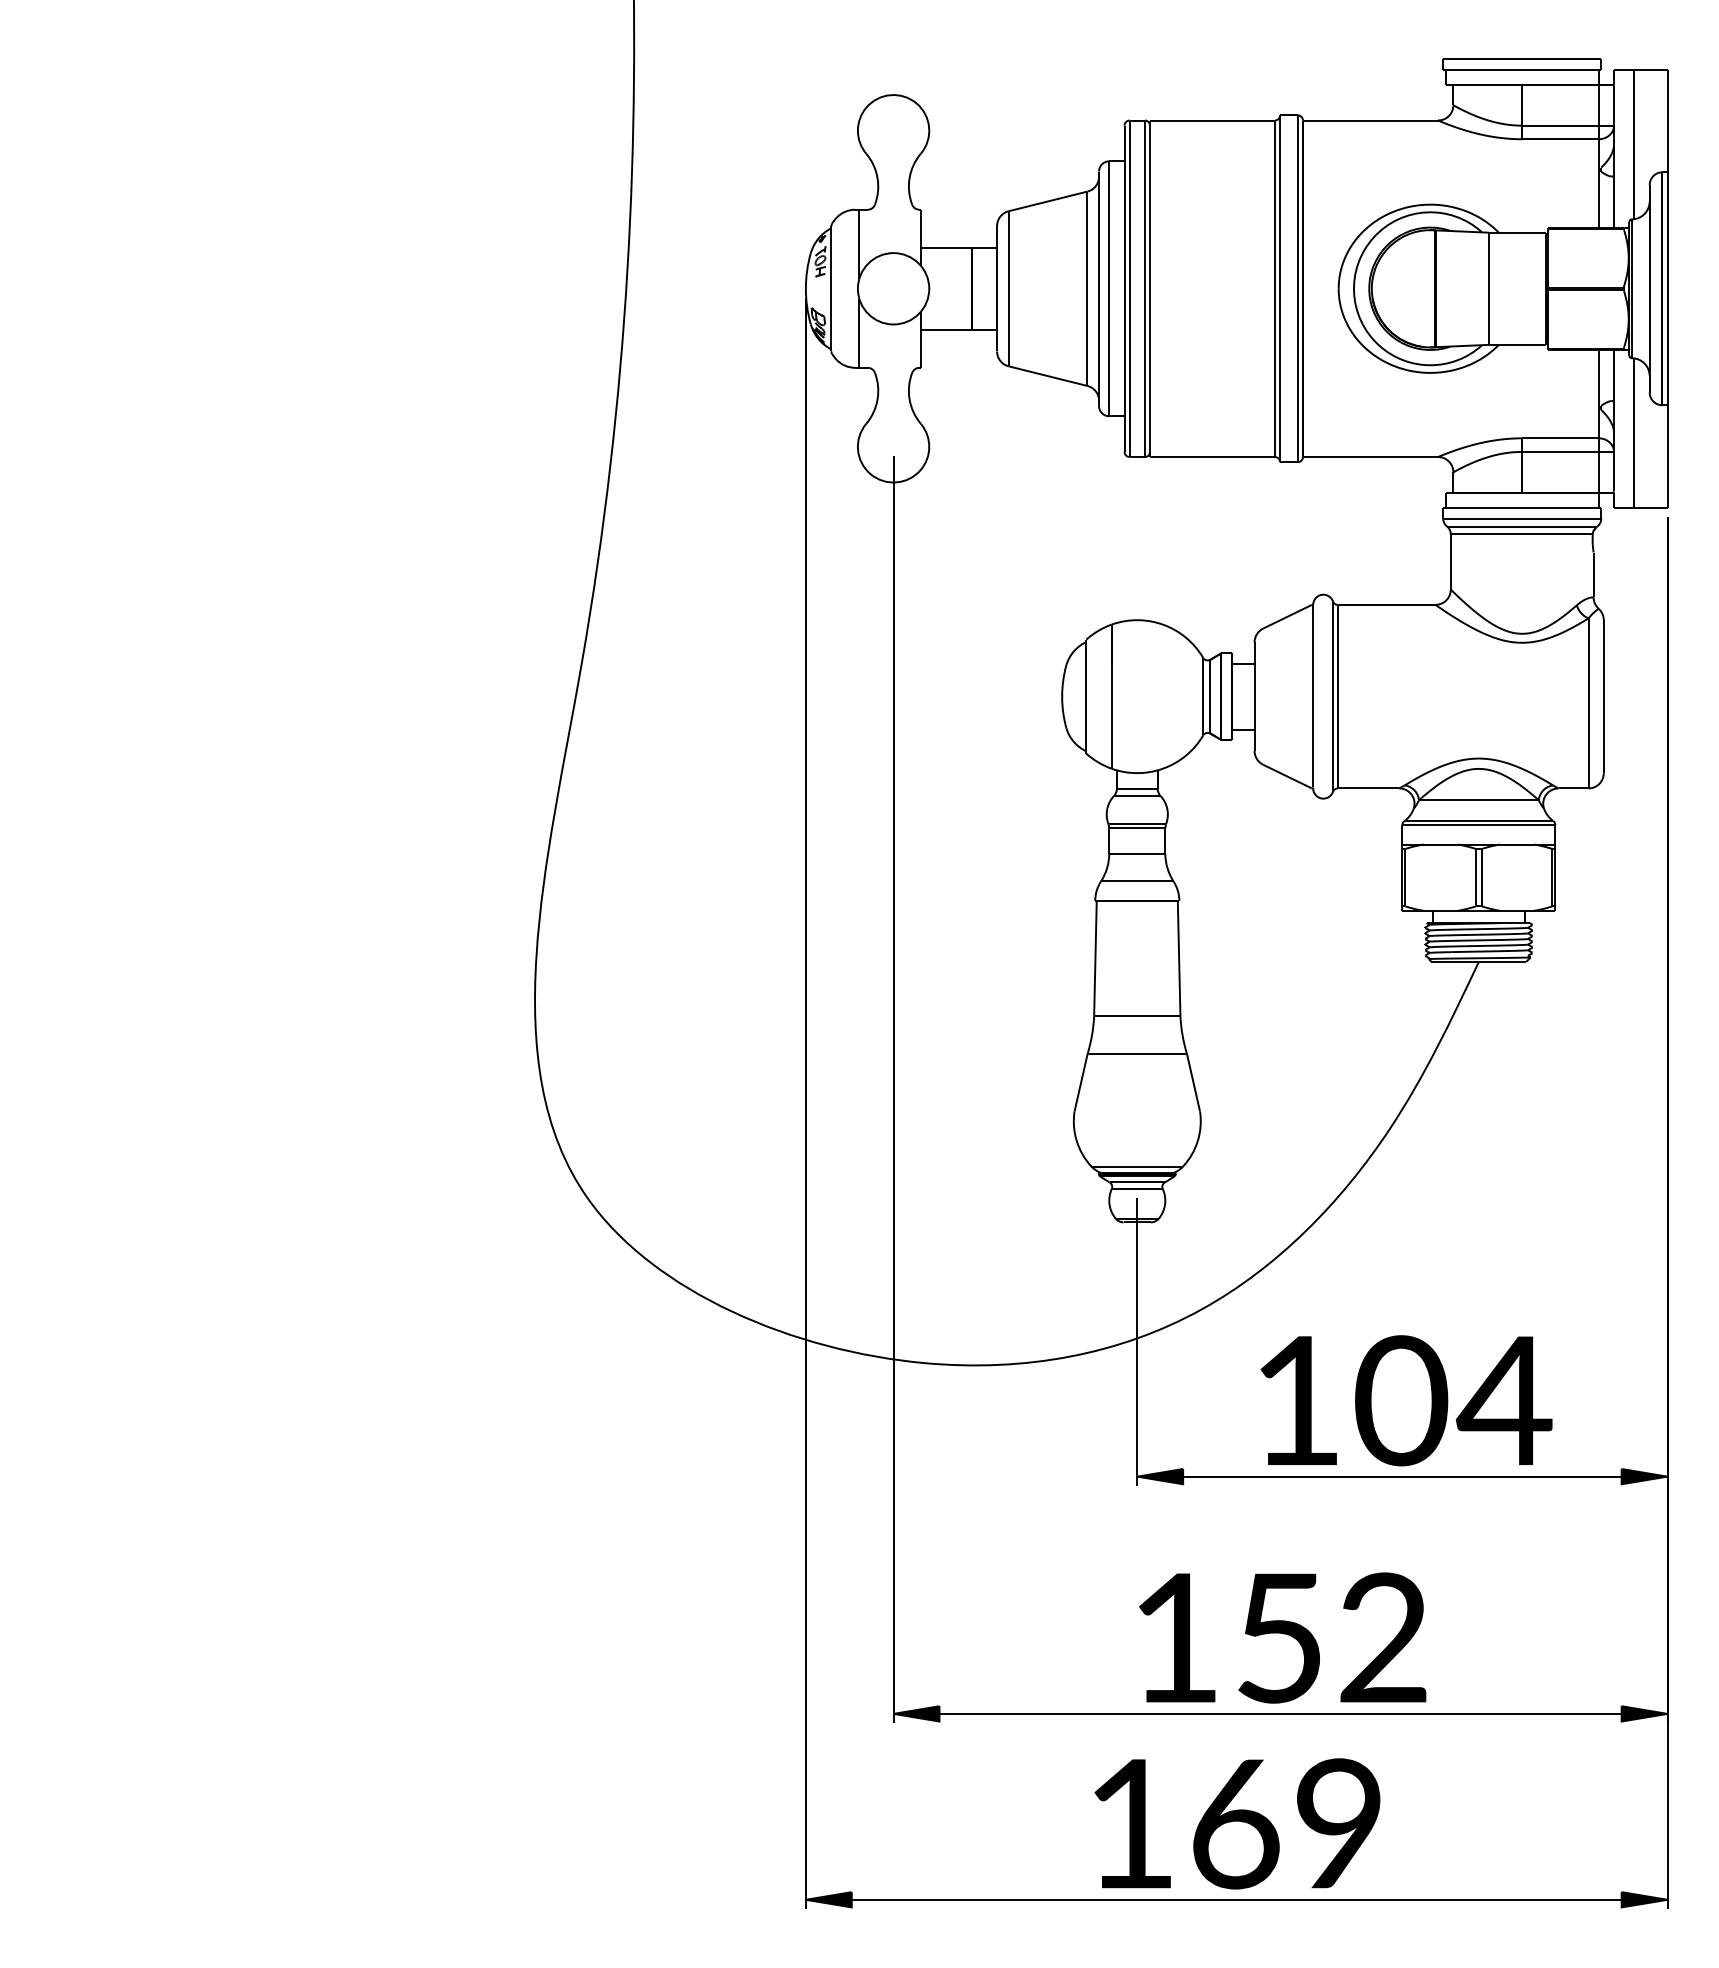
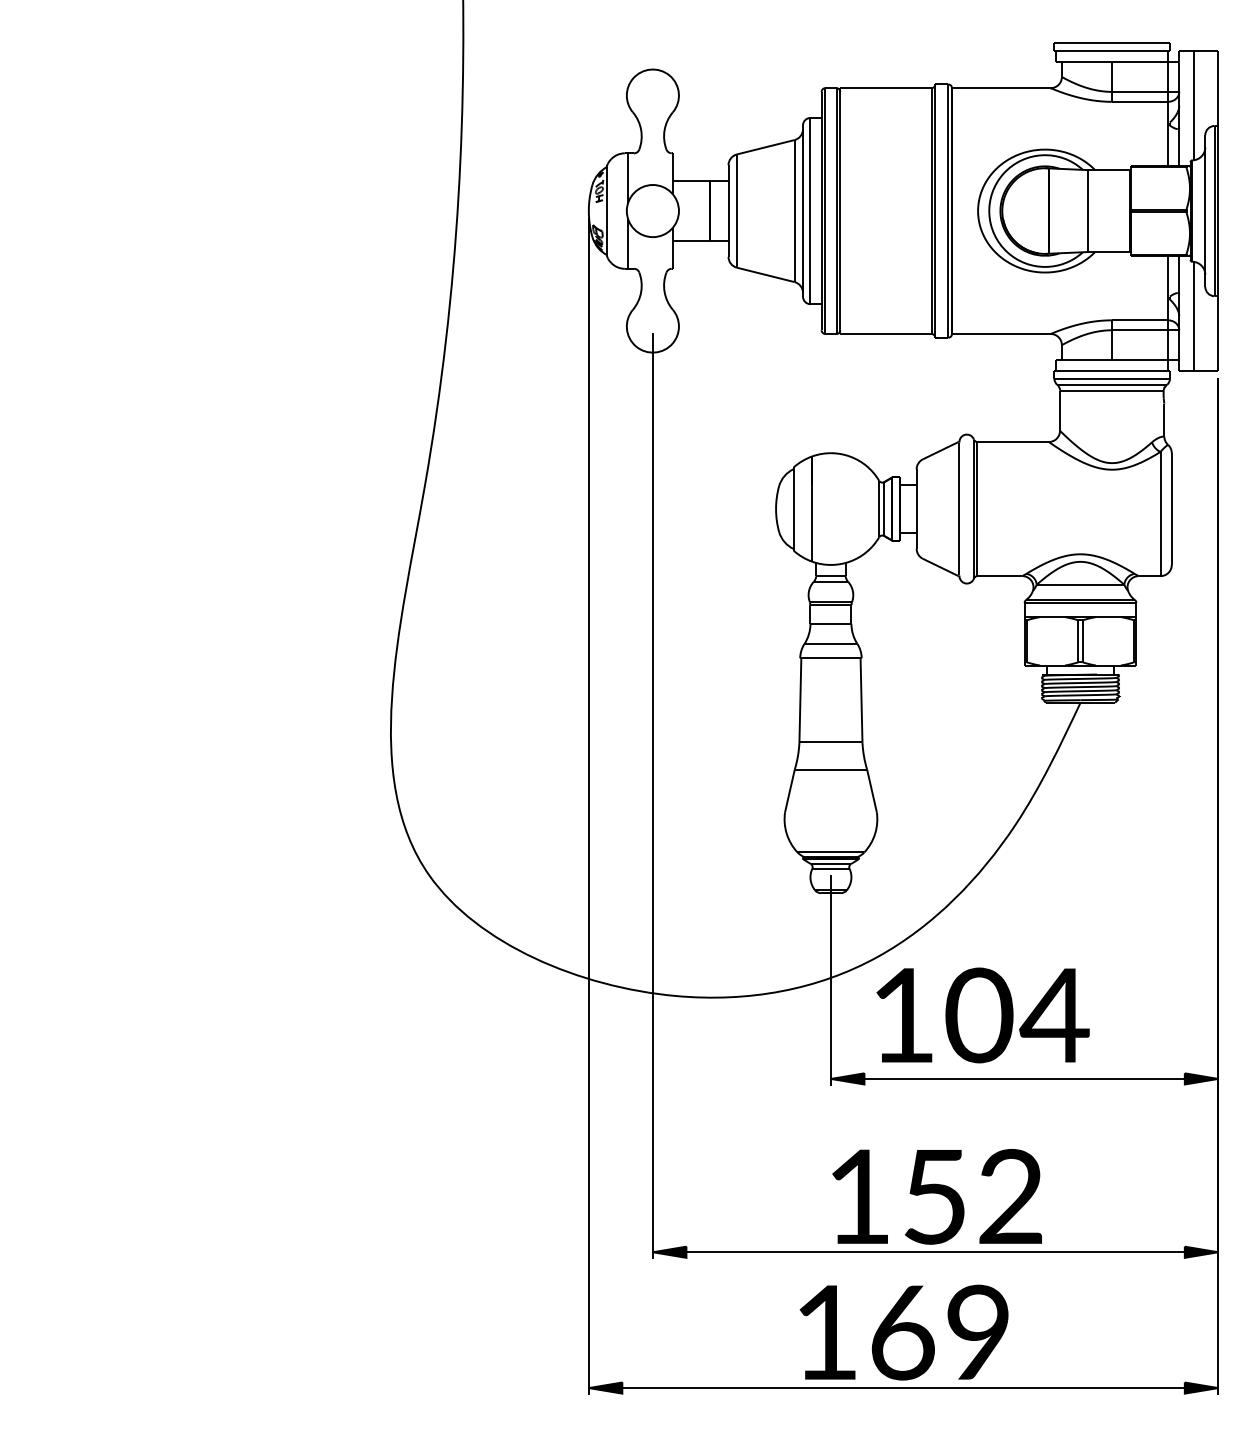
text: (1406, 1400) -> (983, 1015), moved

